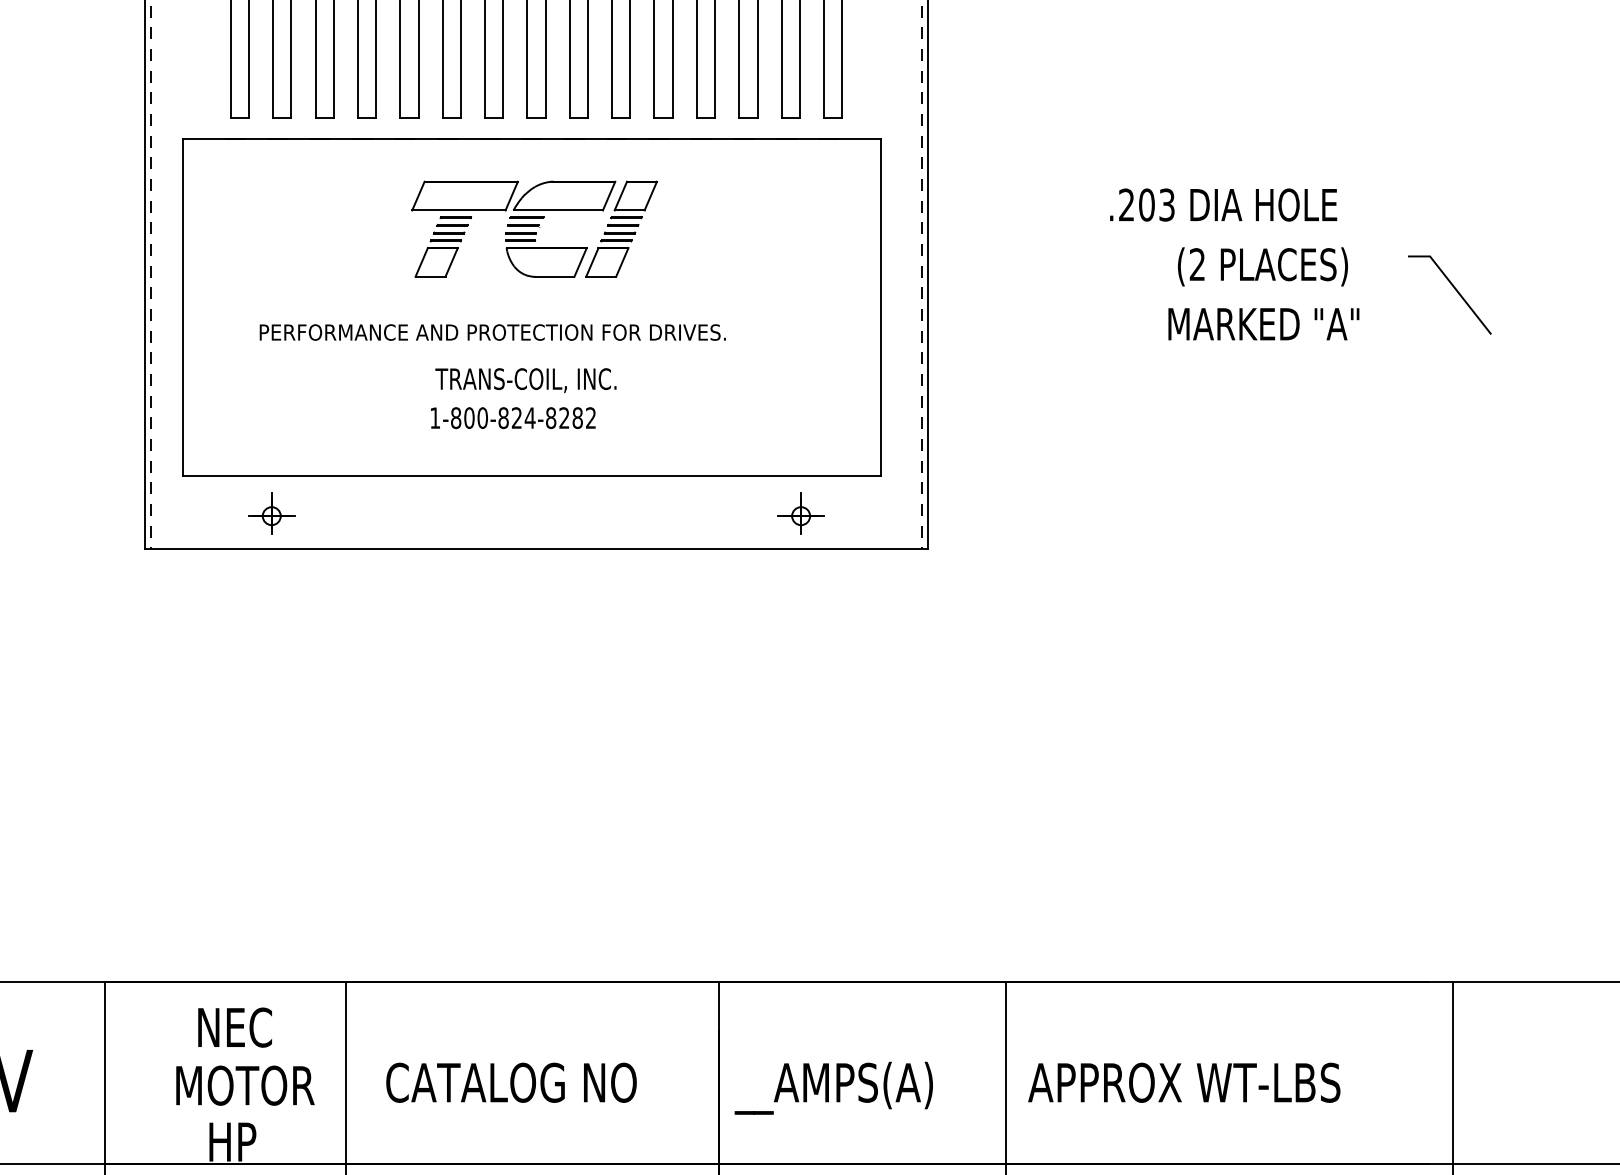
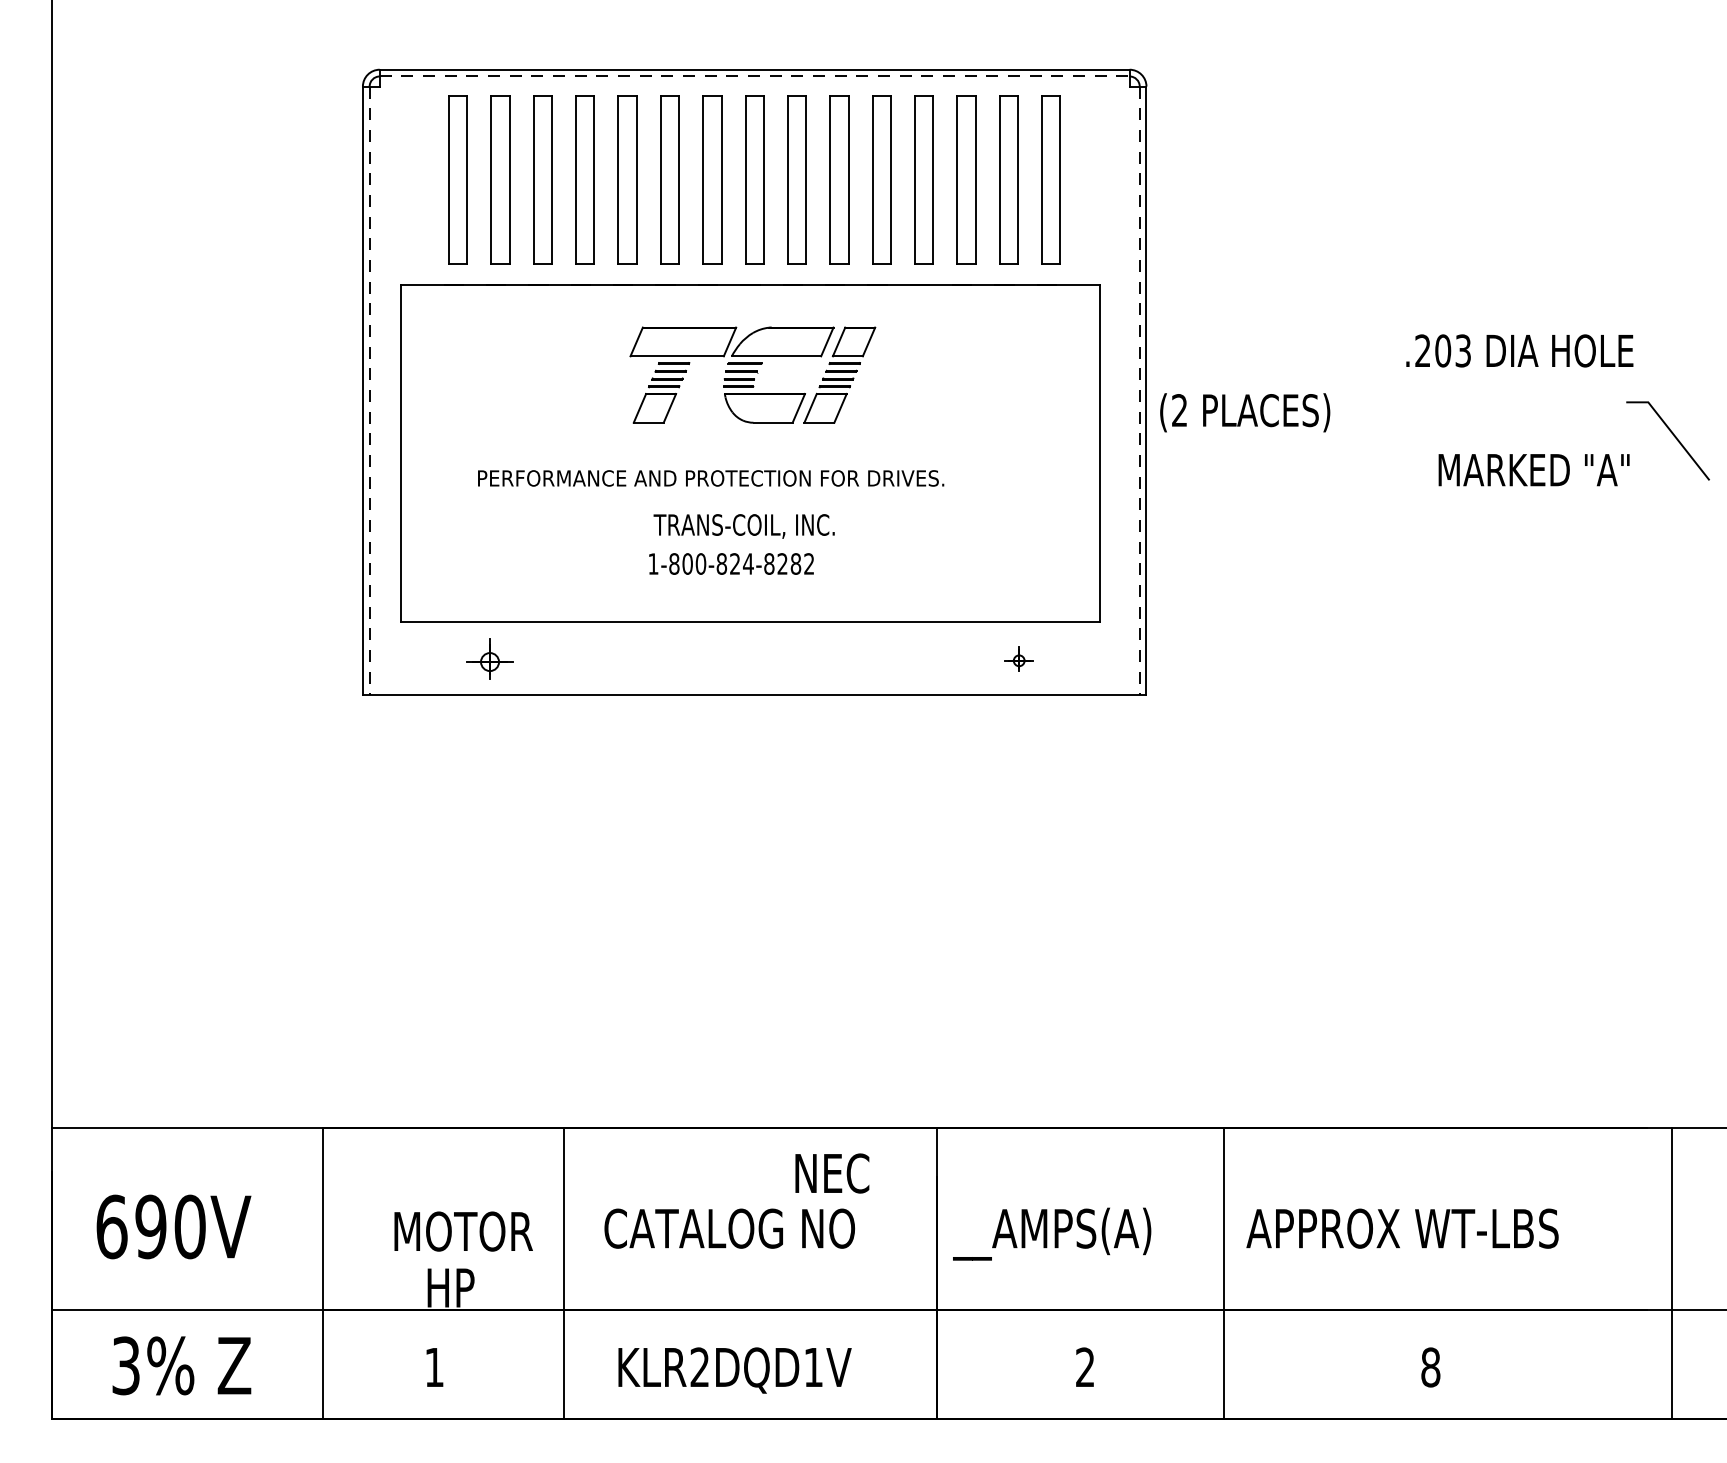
text: (1223, 204) -> (1519, 350), moved
text: (1263, 266) -> (1245, 412), moved
text: (1263, 324) -> (1533, 470), moved
part: (800, 512) -> (1018, 658), size x0.6
text: (235, 1027) -> (832, 1173), moved

